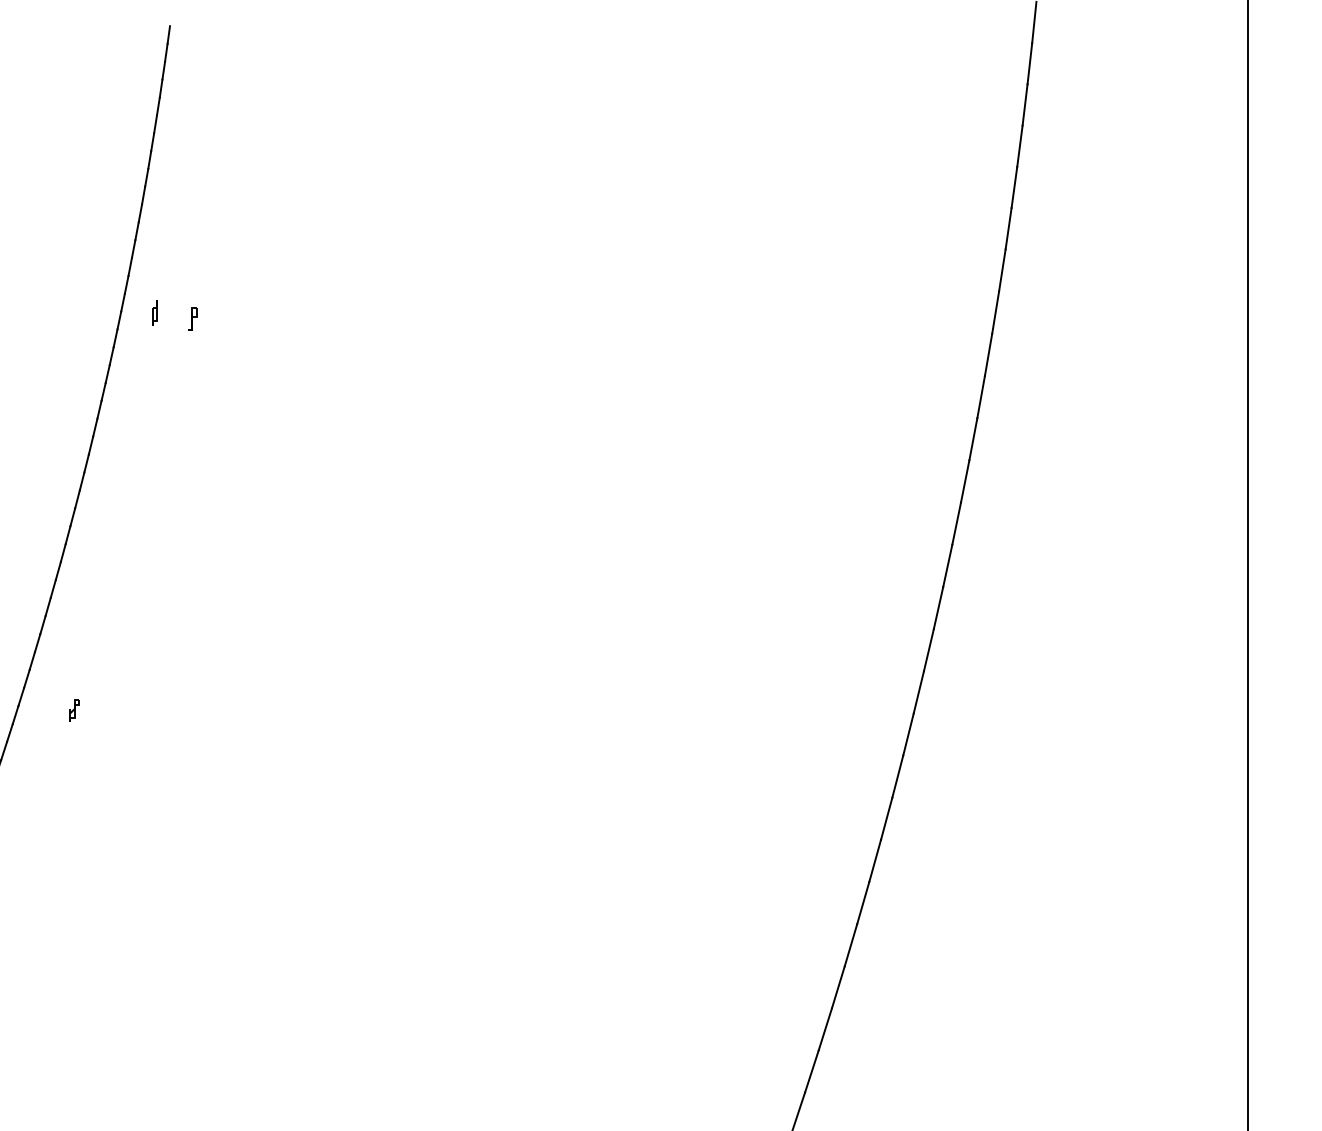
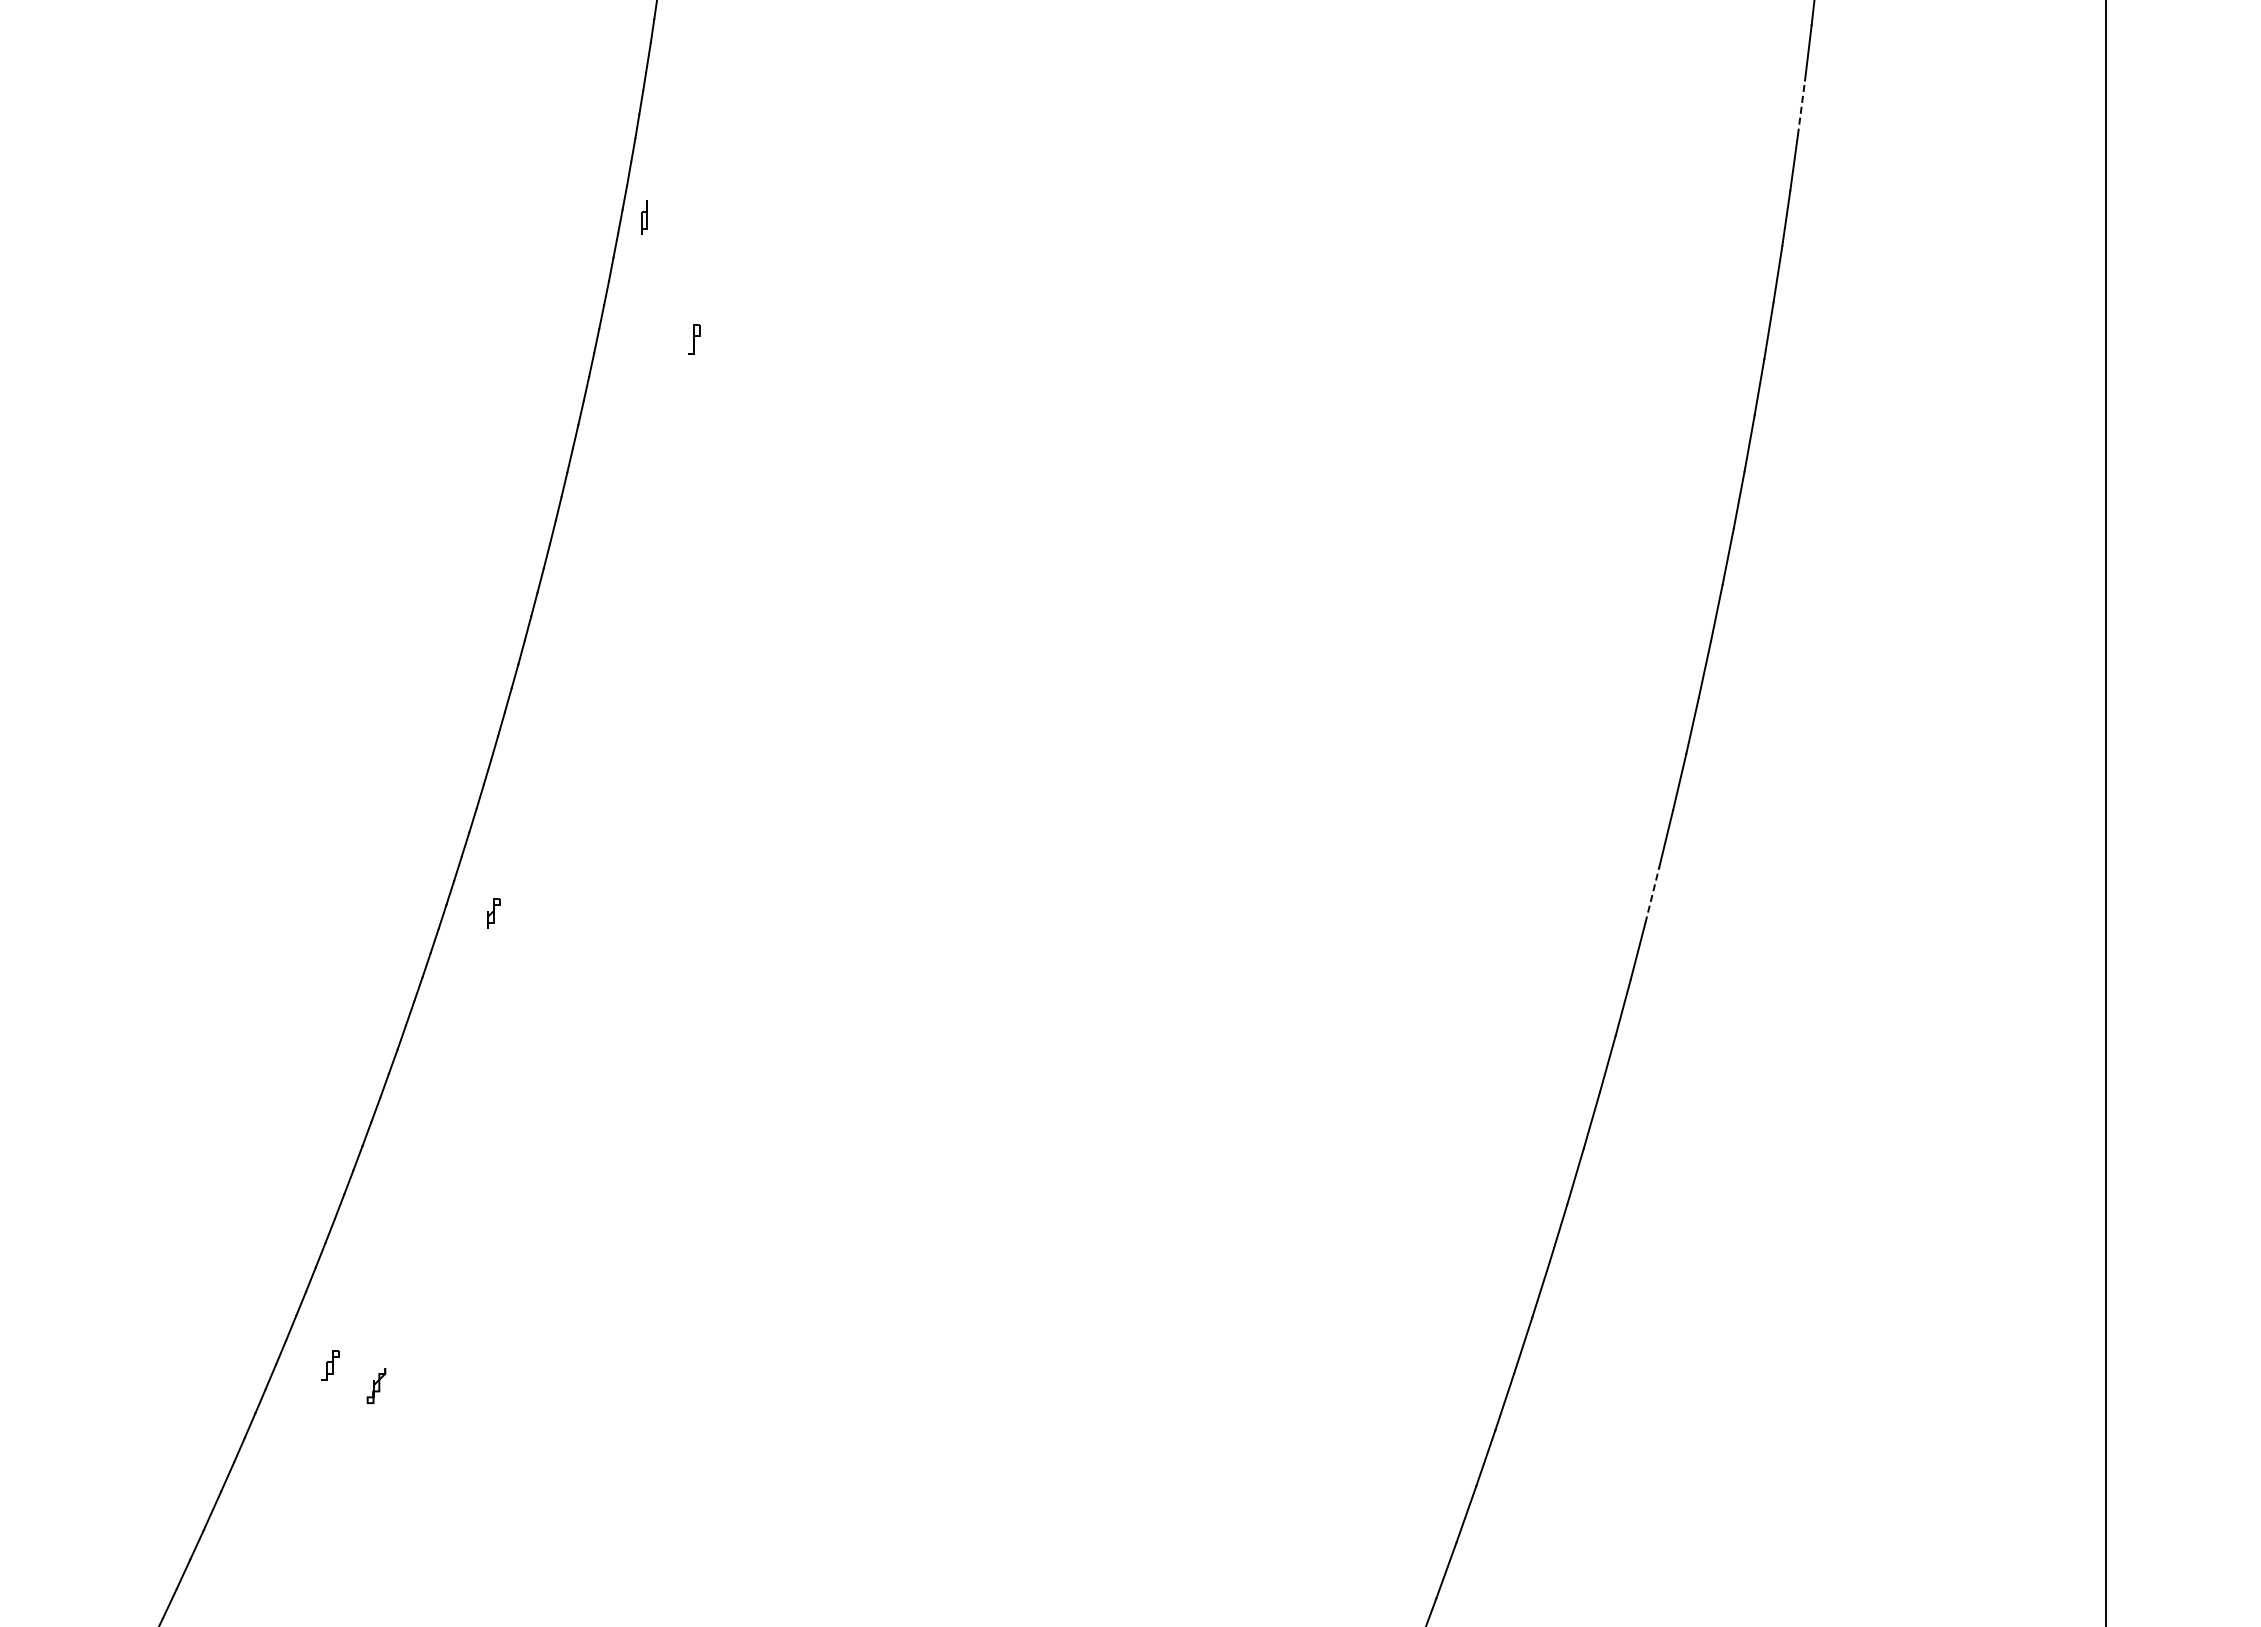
line: (1019, 146) -> (1801, 108), solid -> dashed
part: (155, 312) -> (644, 217), moved
part: (74, 710) -> (493, 913), moved
line: (908, 734) -> (1652, 894), solid -> dashed

